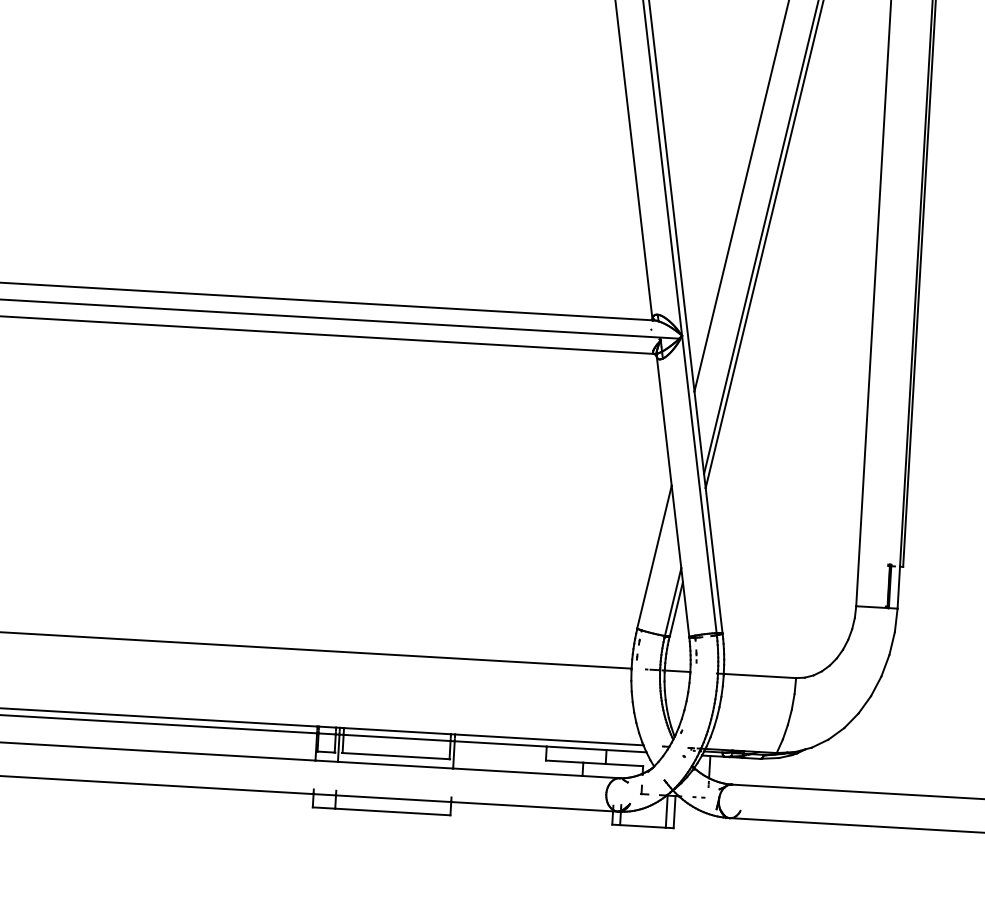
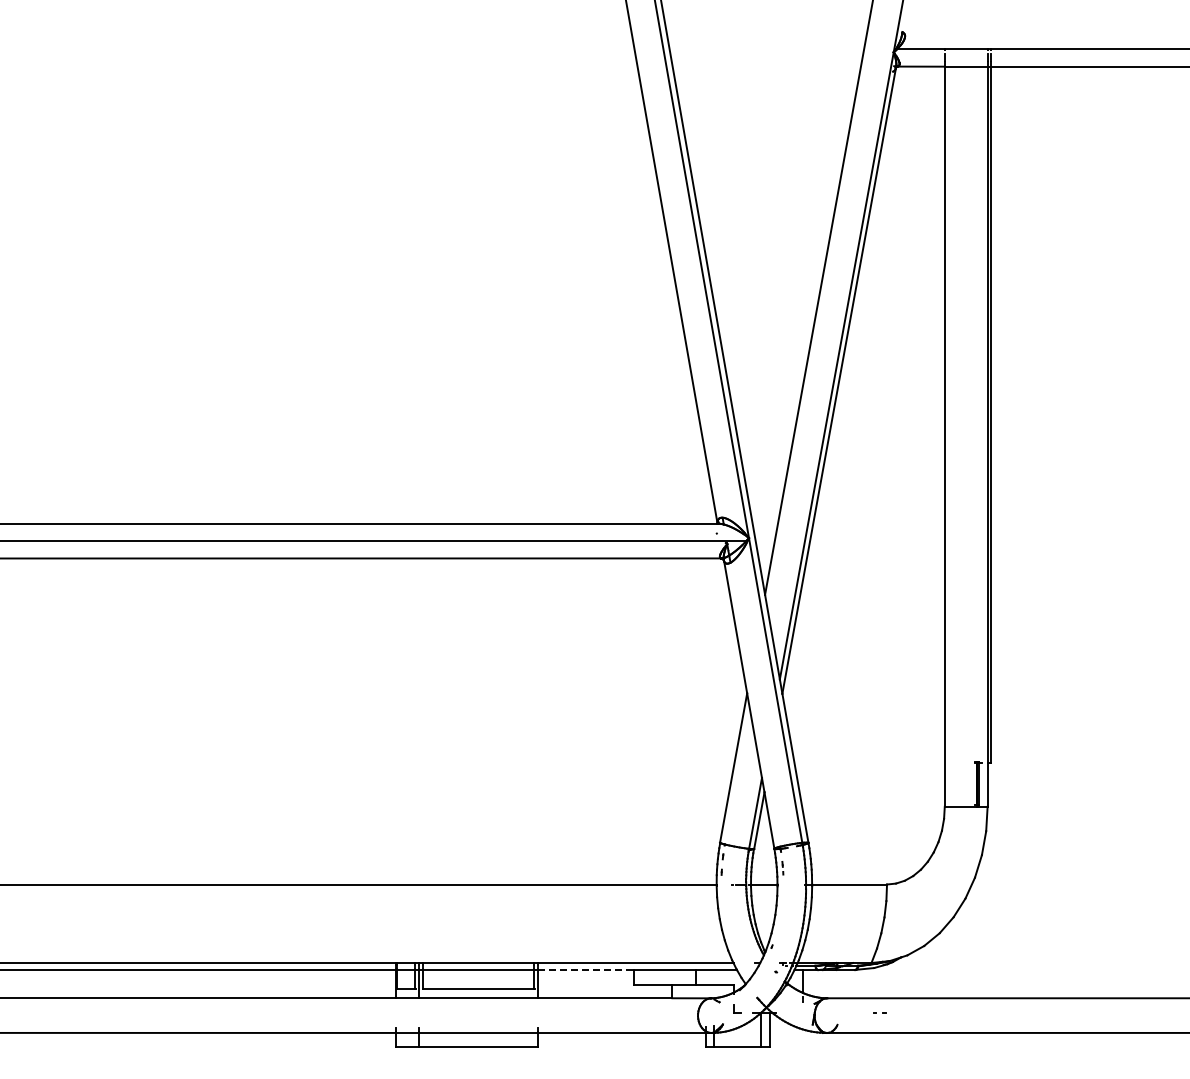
line: (501, 744) -> (586, 970), solid -> dashed
line: (695, 796) -> (876, 1012), moved

